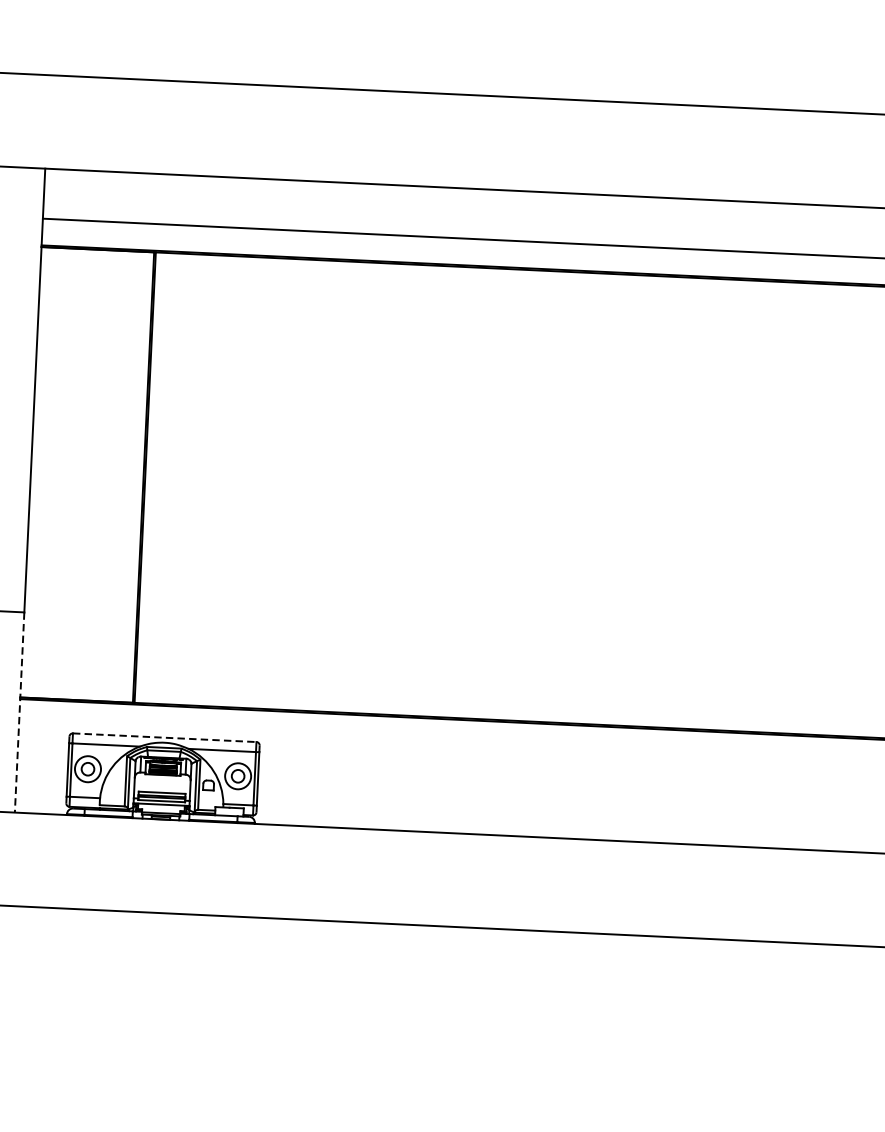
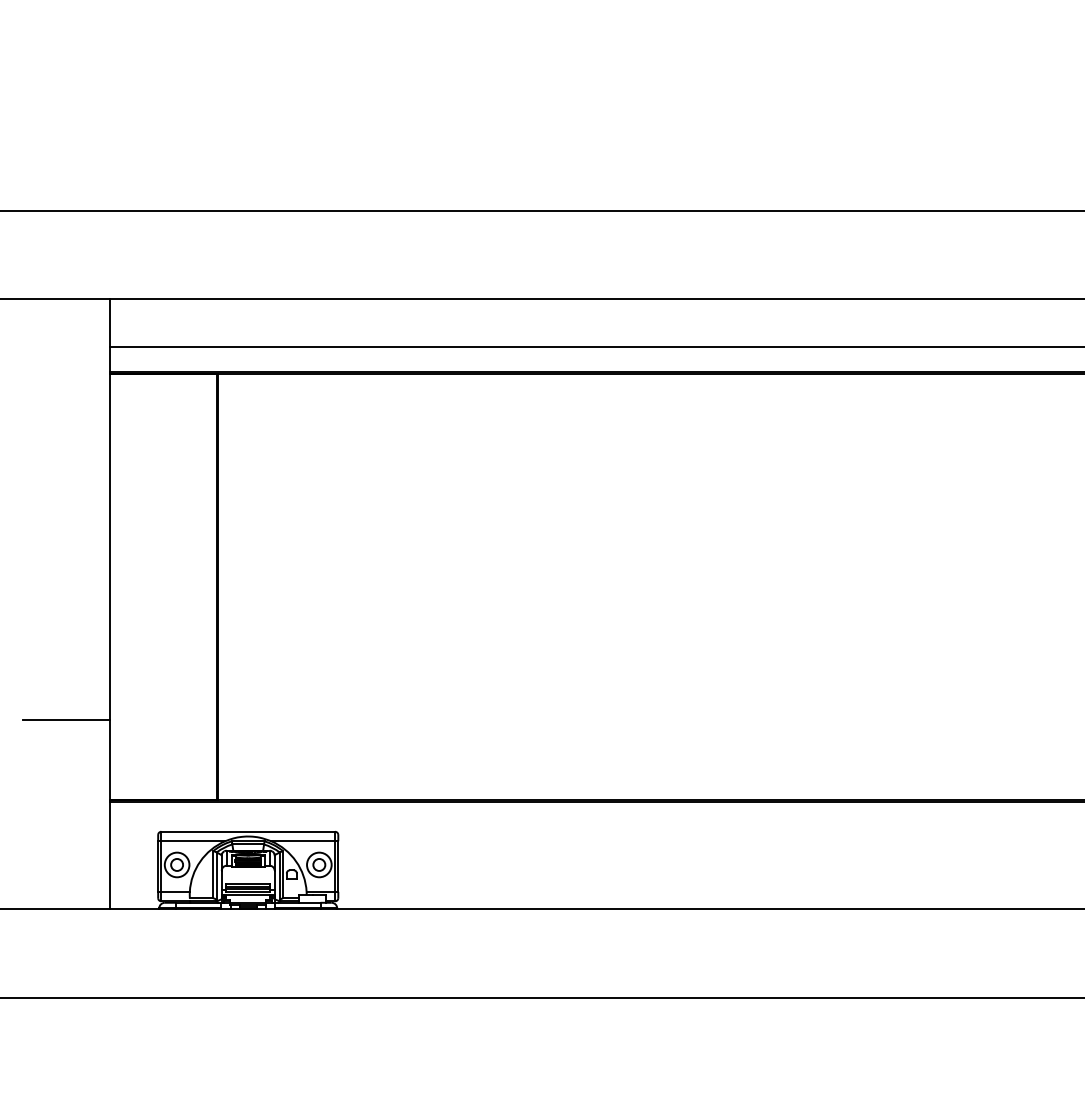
line: (19, 712) -> (109, 814), dashed -> solid
line: (165, 737) -> (248, 831), dashed -> solid

